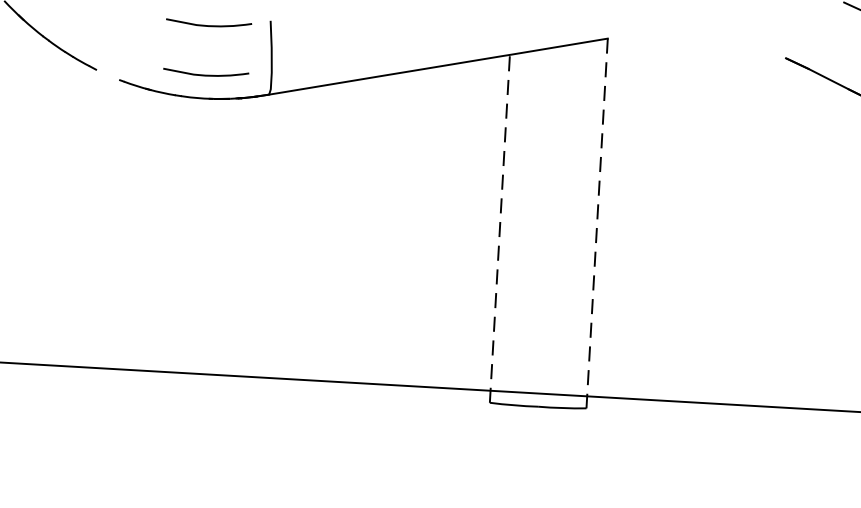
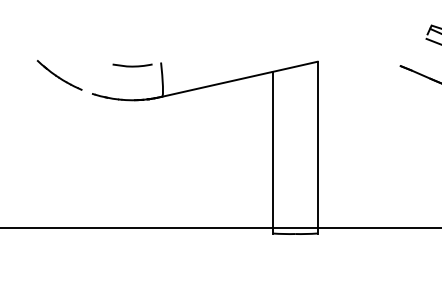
curve: (205, 73) -> (132, 88), removed
line: (596, 223) -> (317, 147), dashed -> solid
line: (499, 228) -> (272, 152), dashed -> solid

